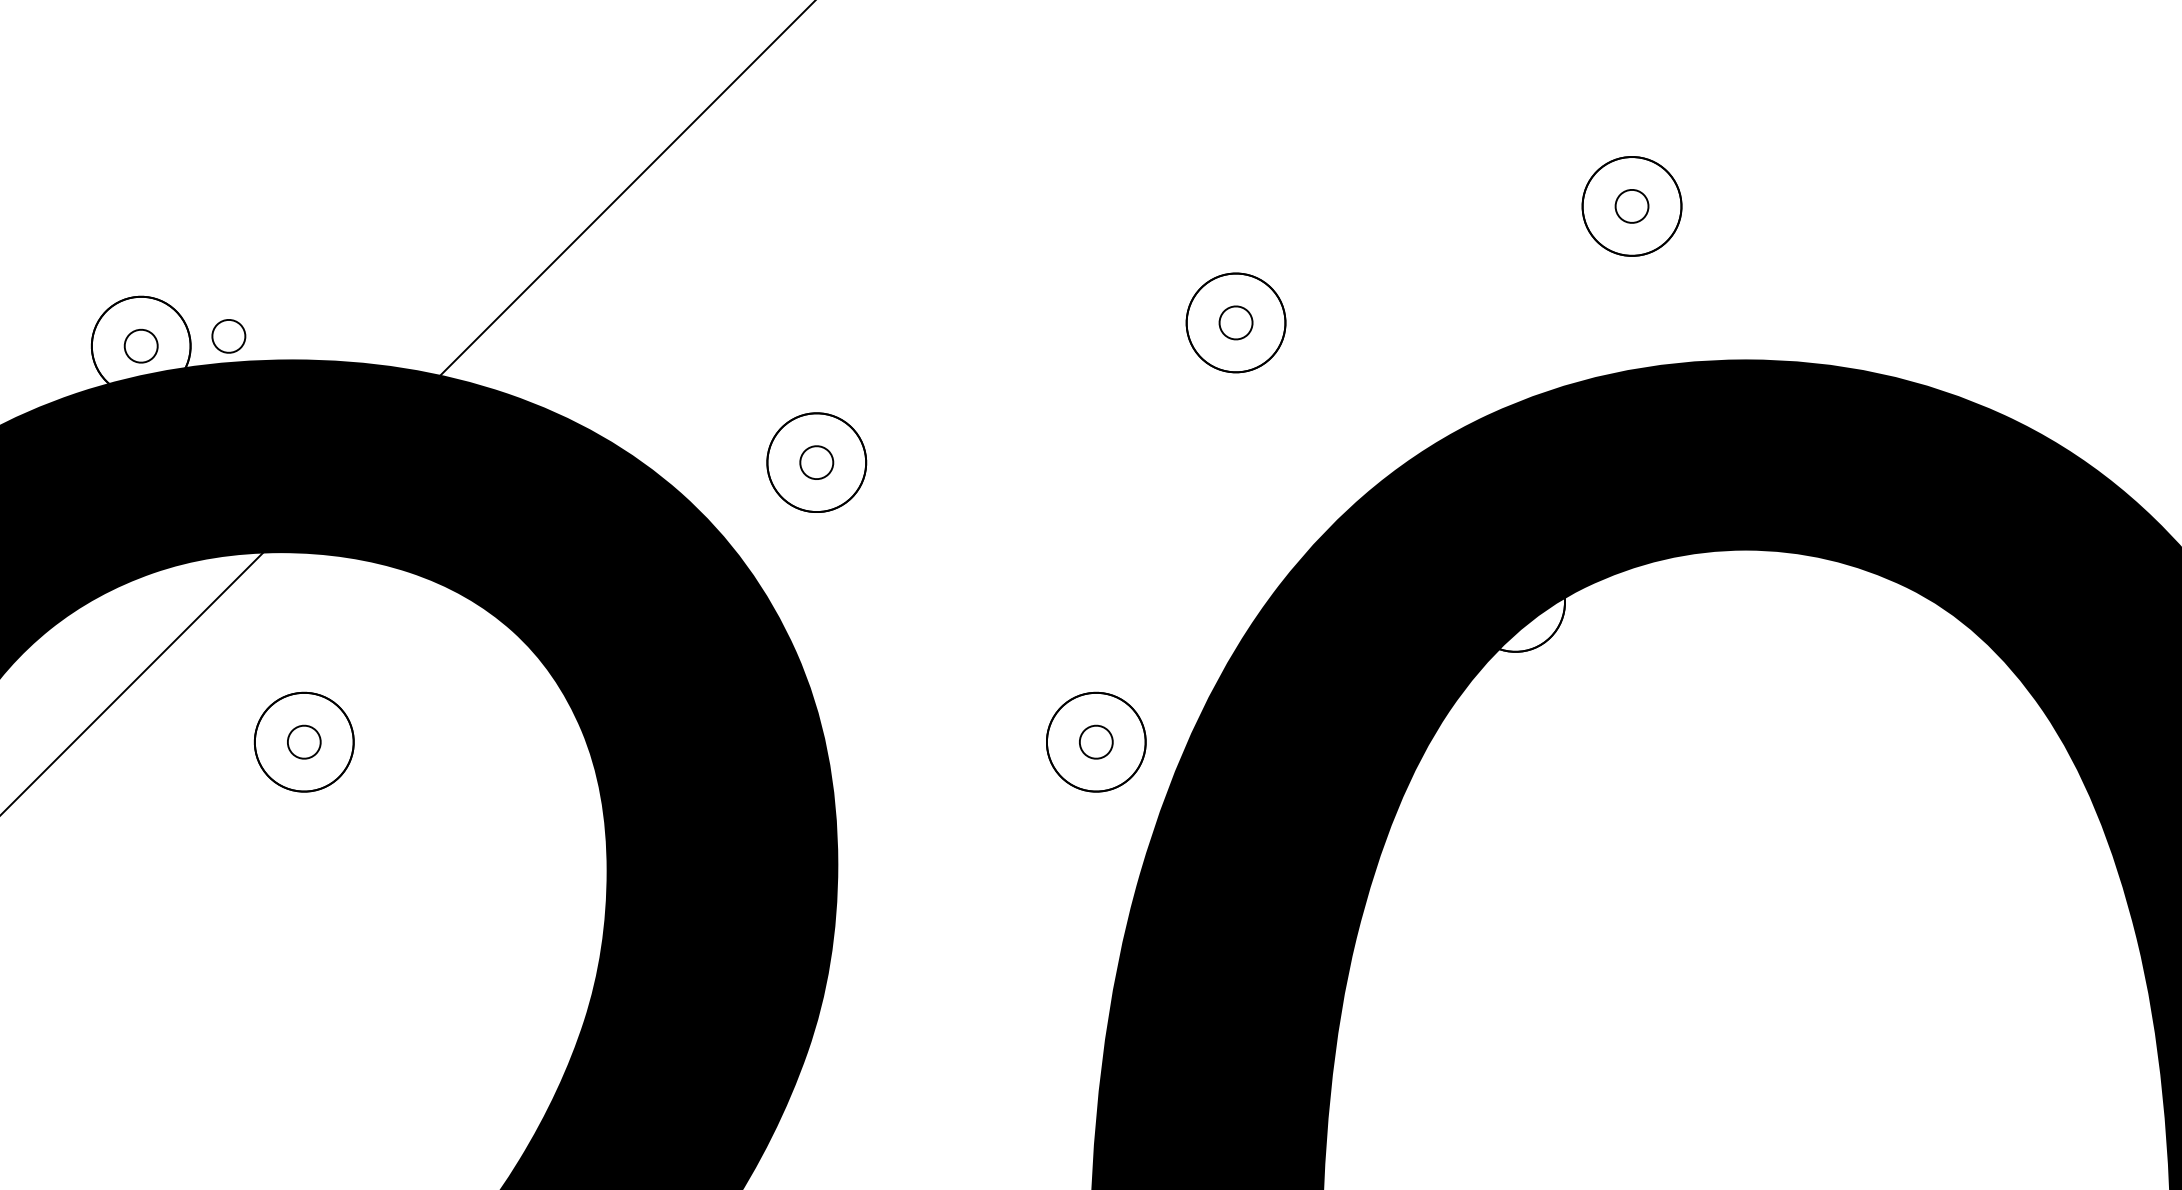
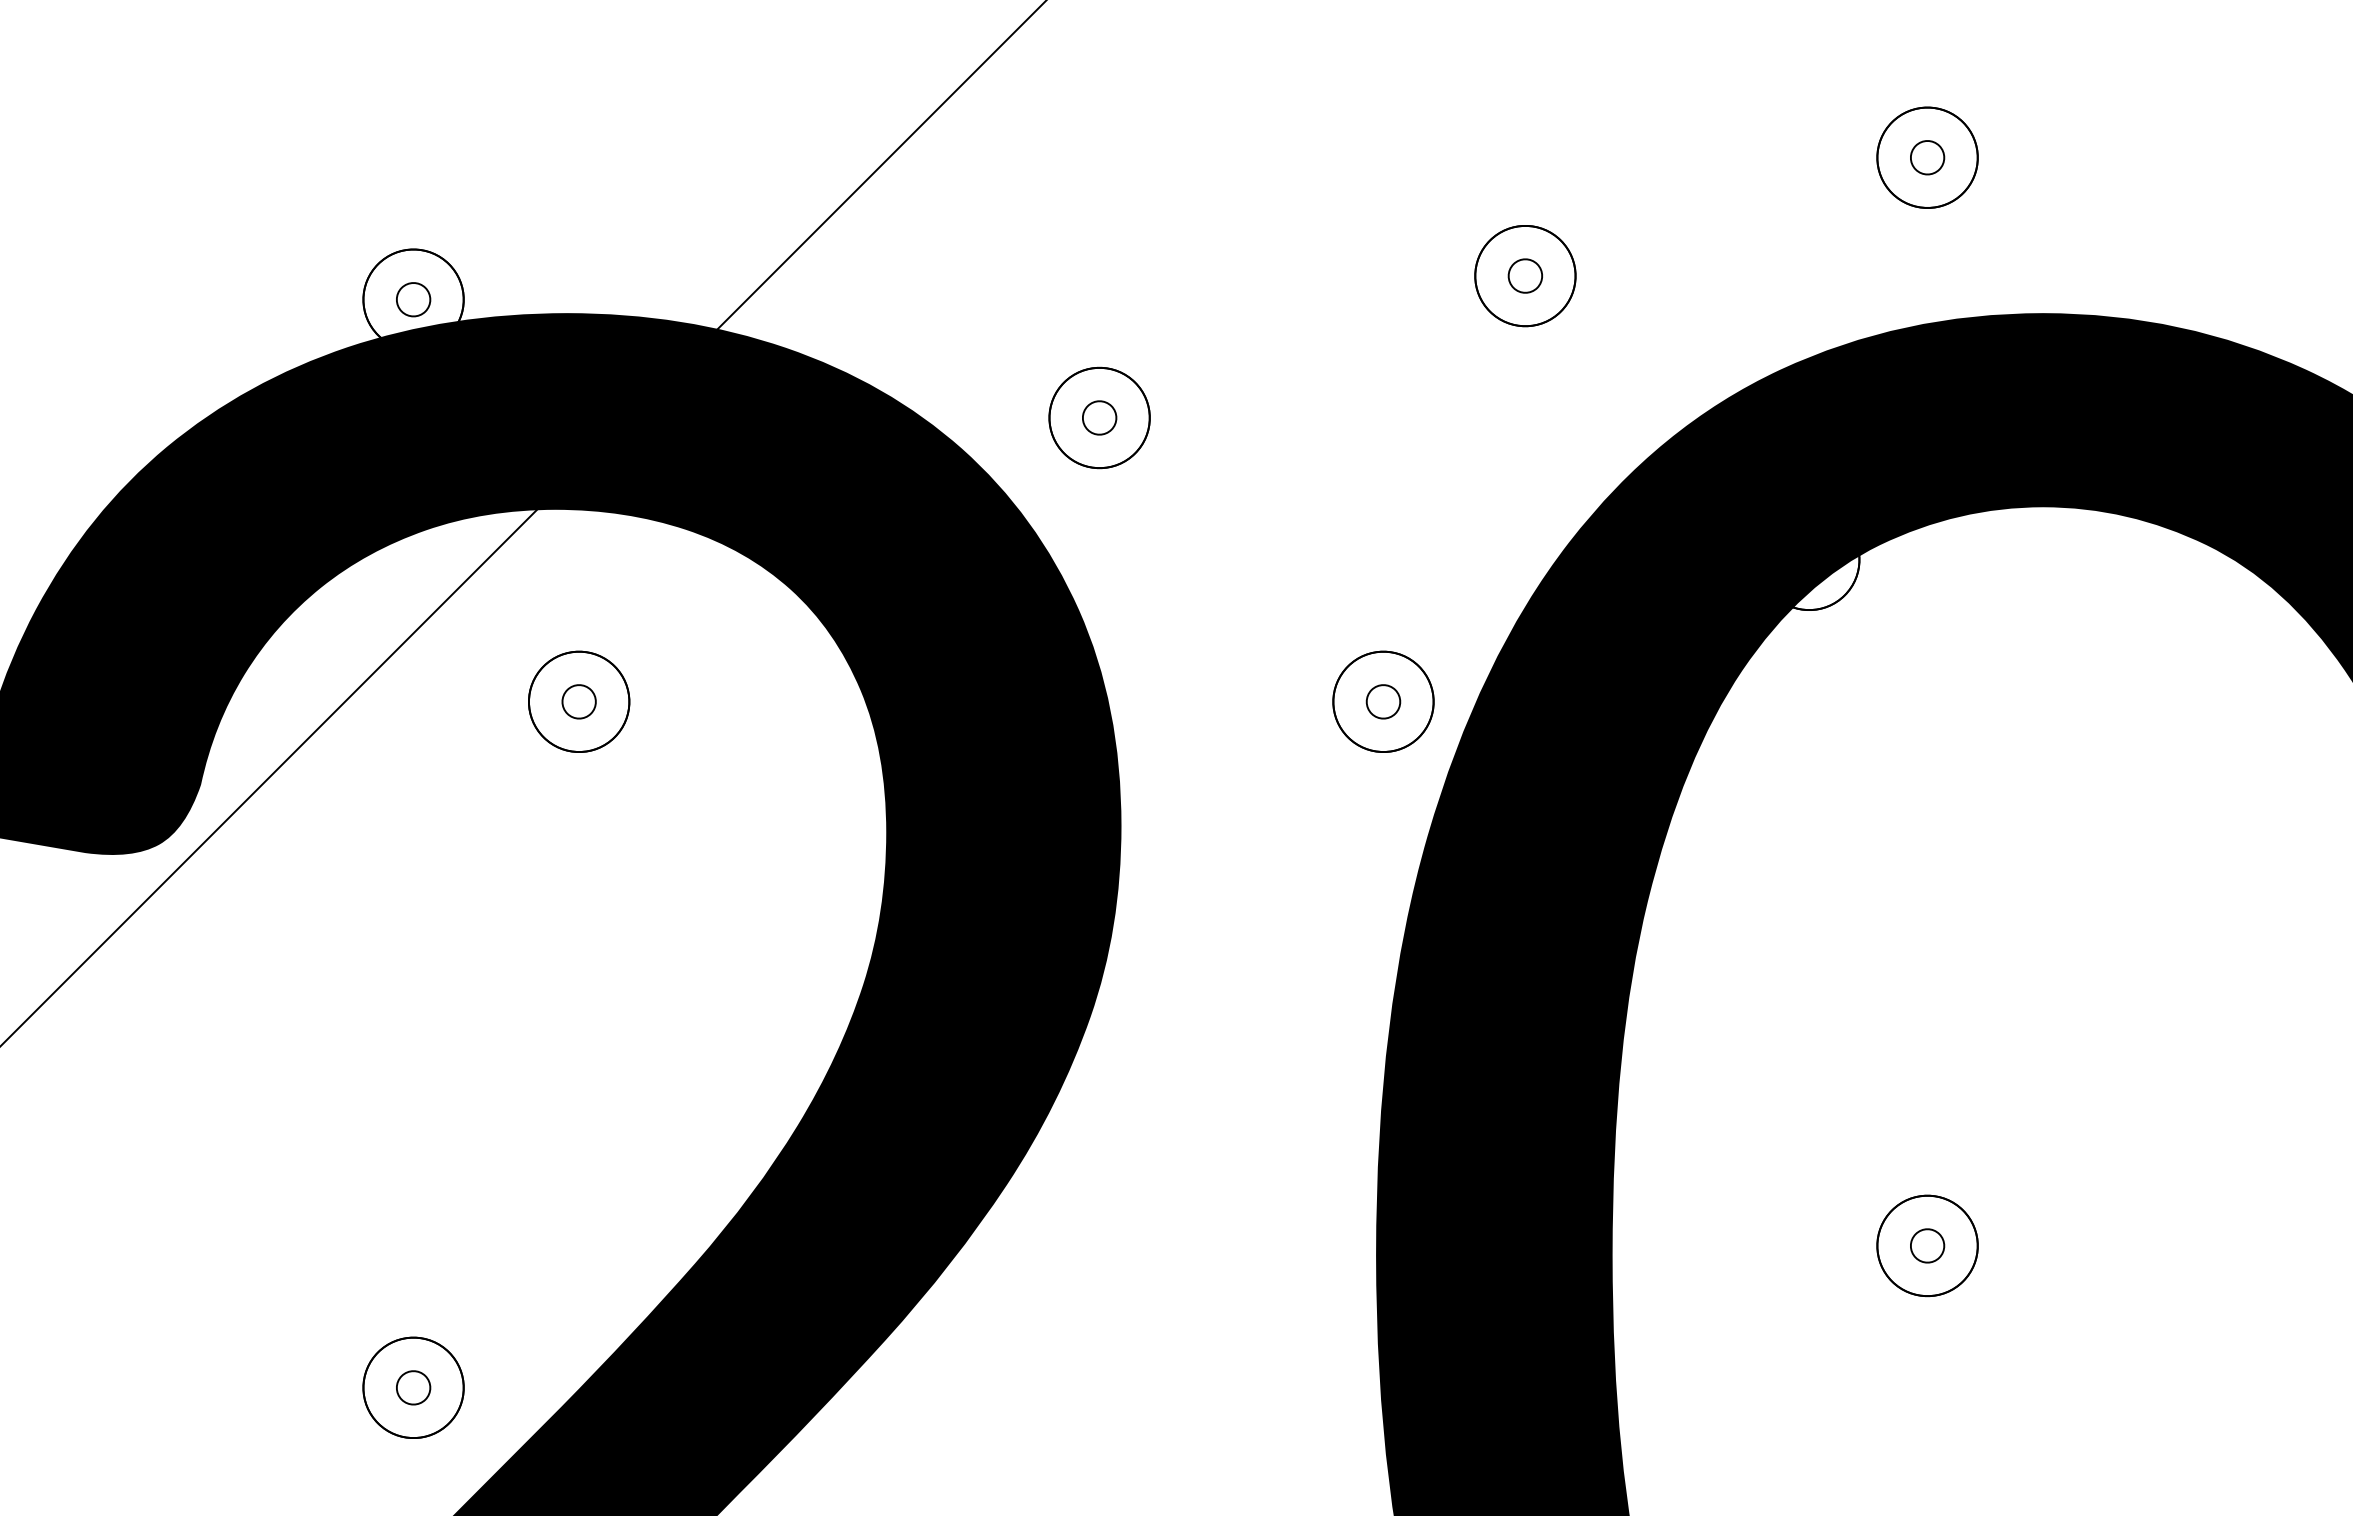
part: (228, 336) -> (502, 289), removed

